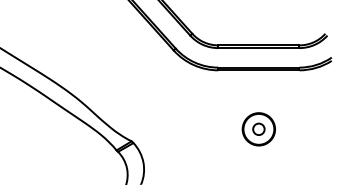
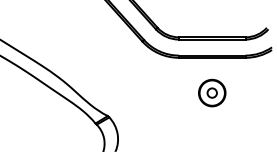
part: (258, 129) -> (211, 93), moved

